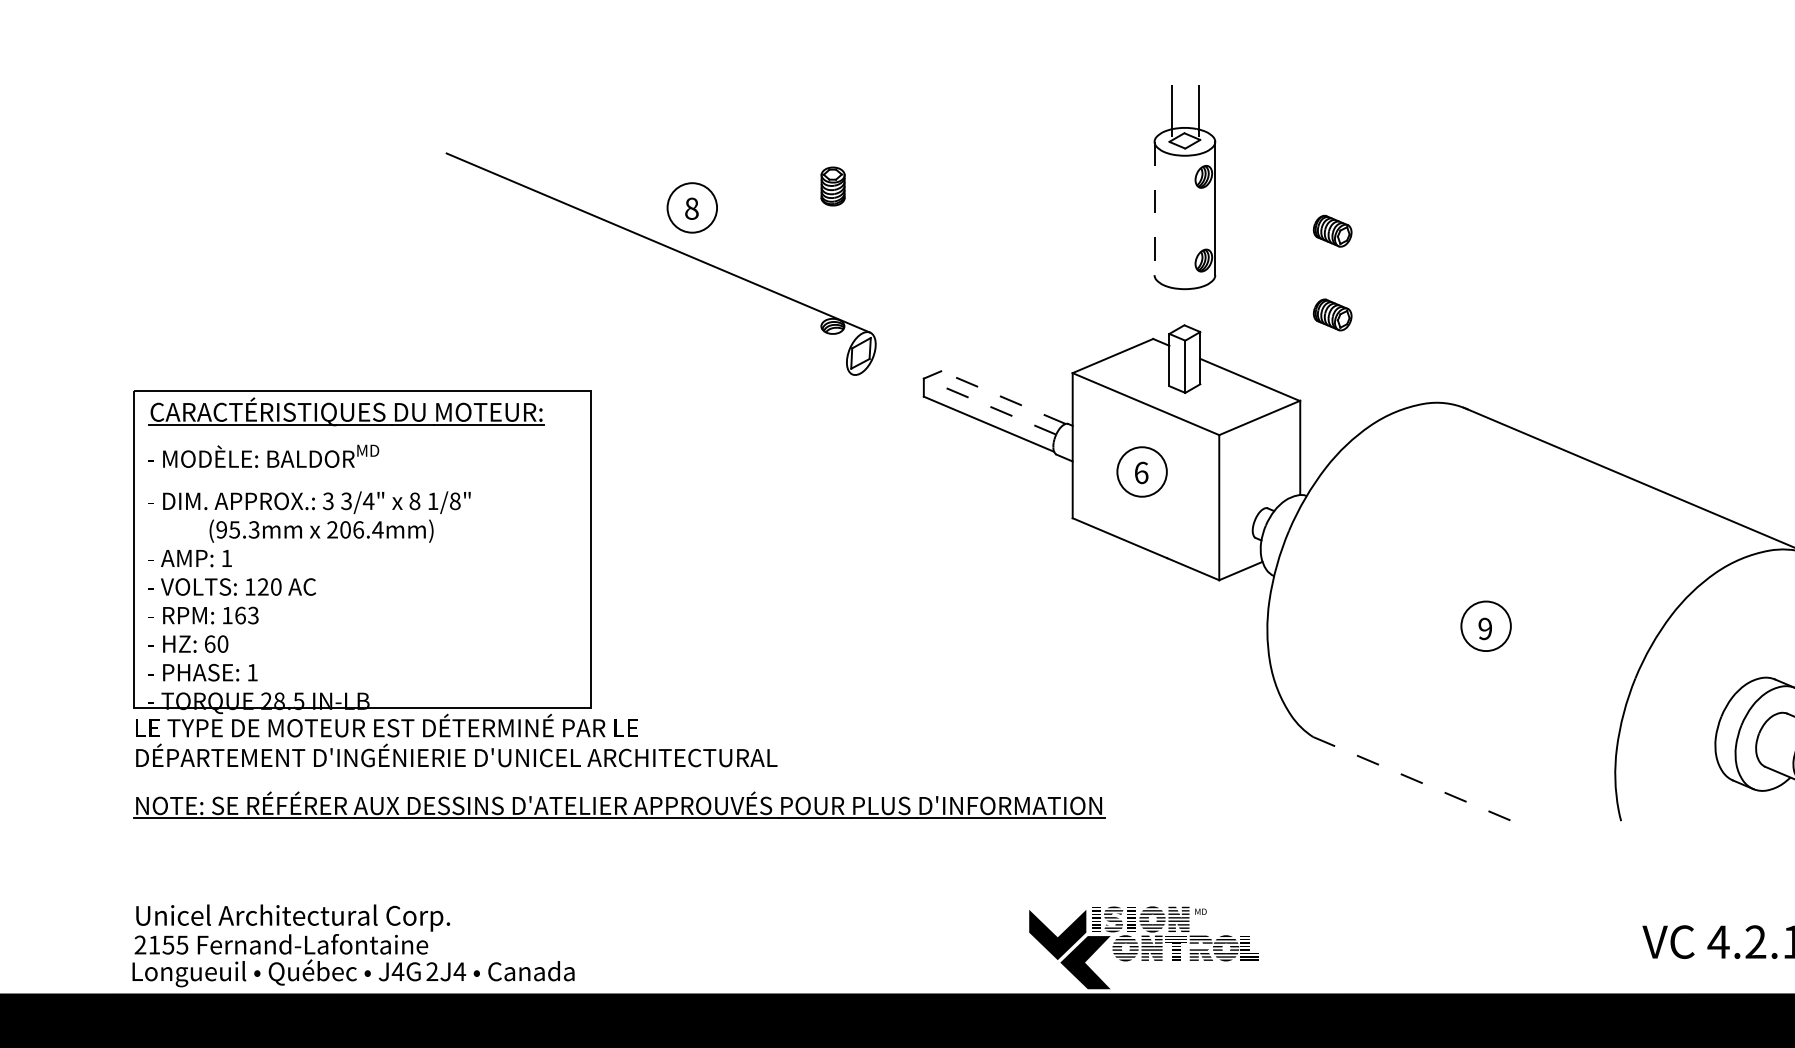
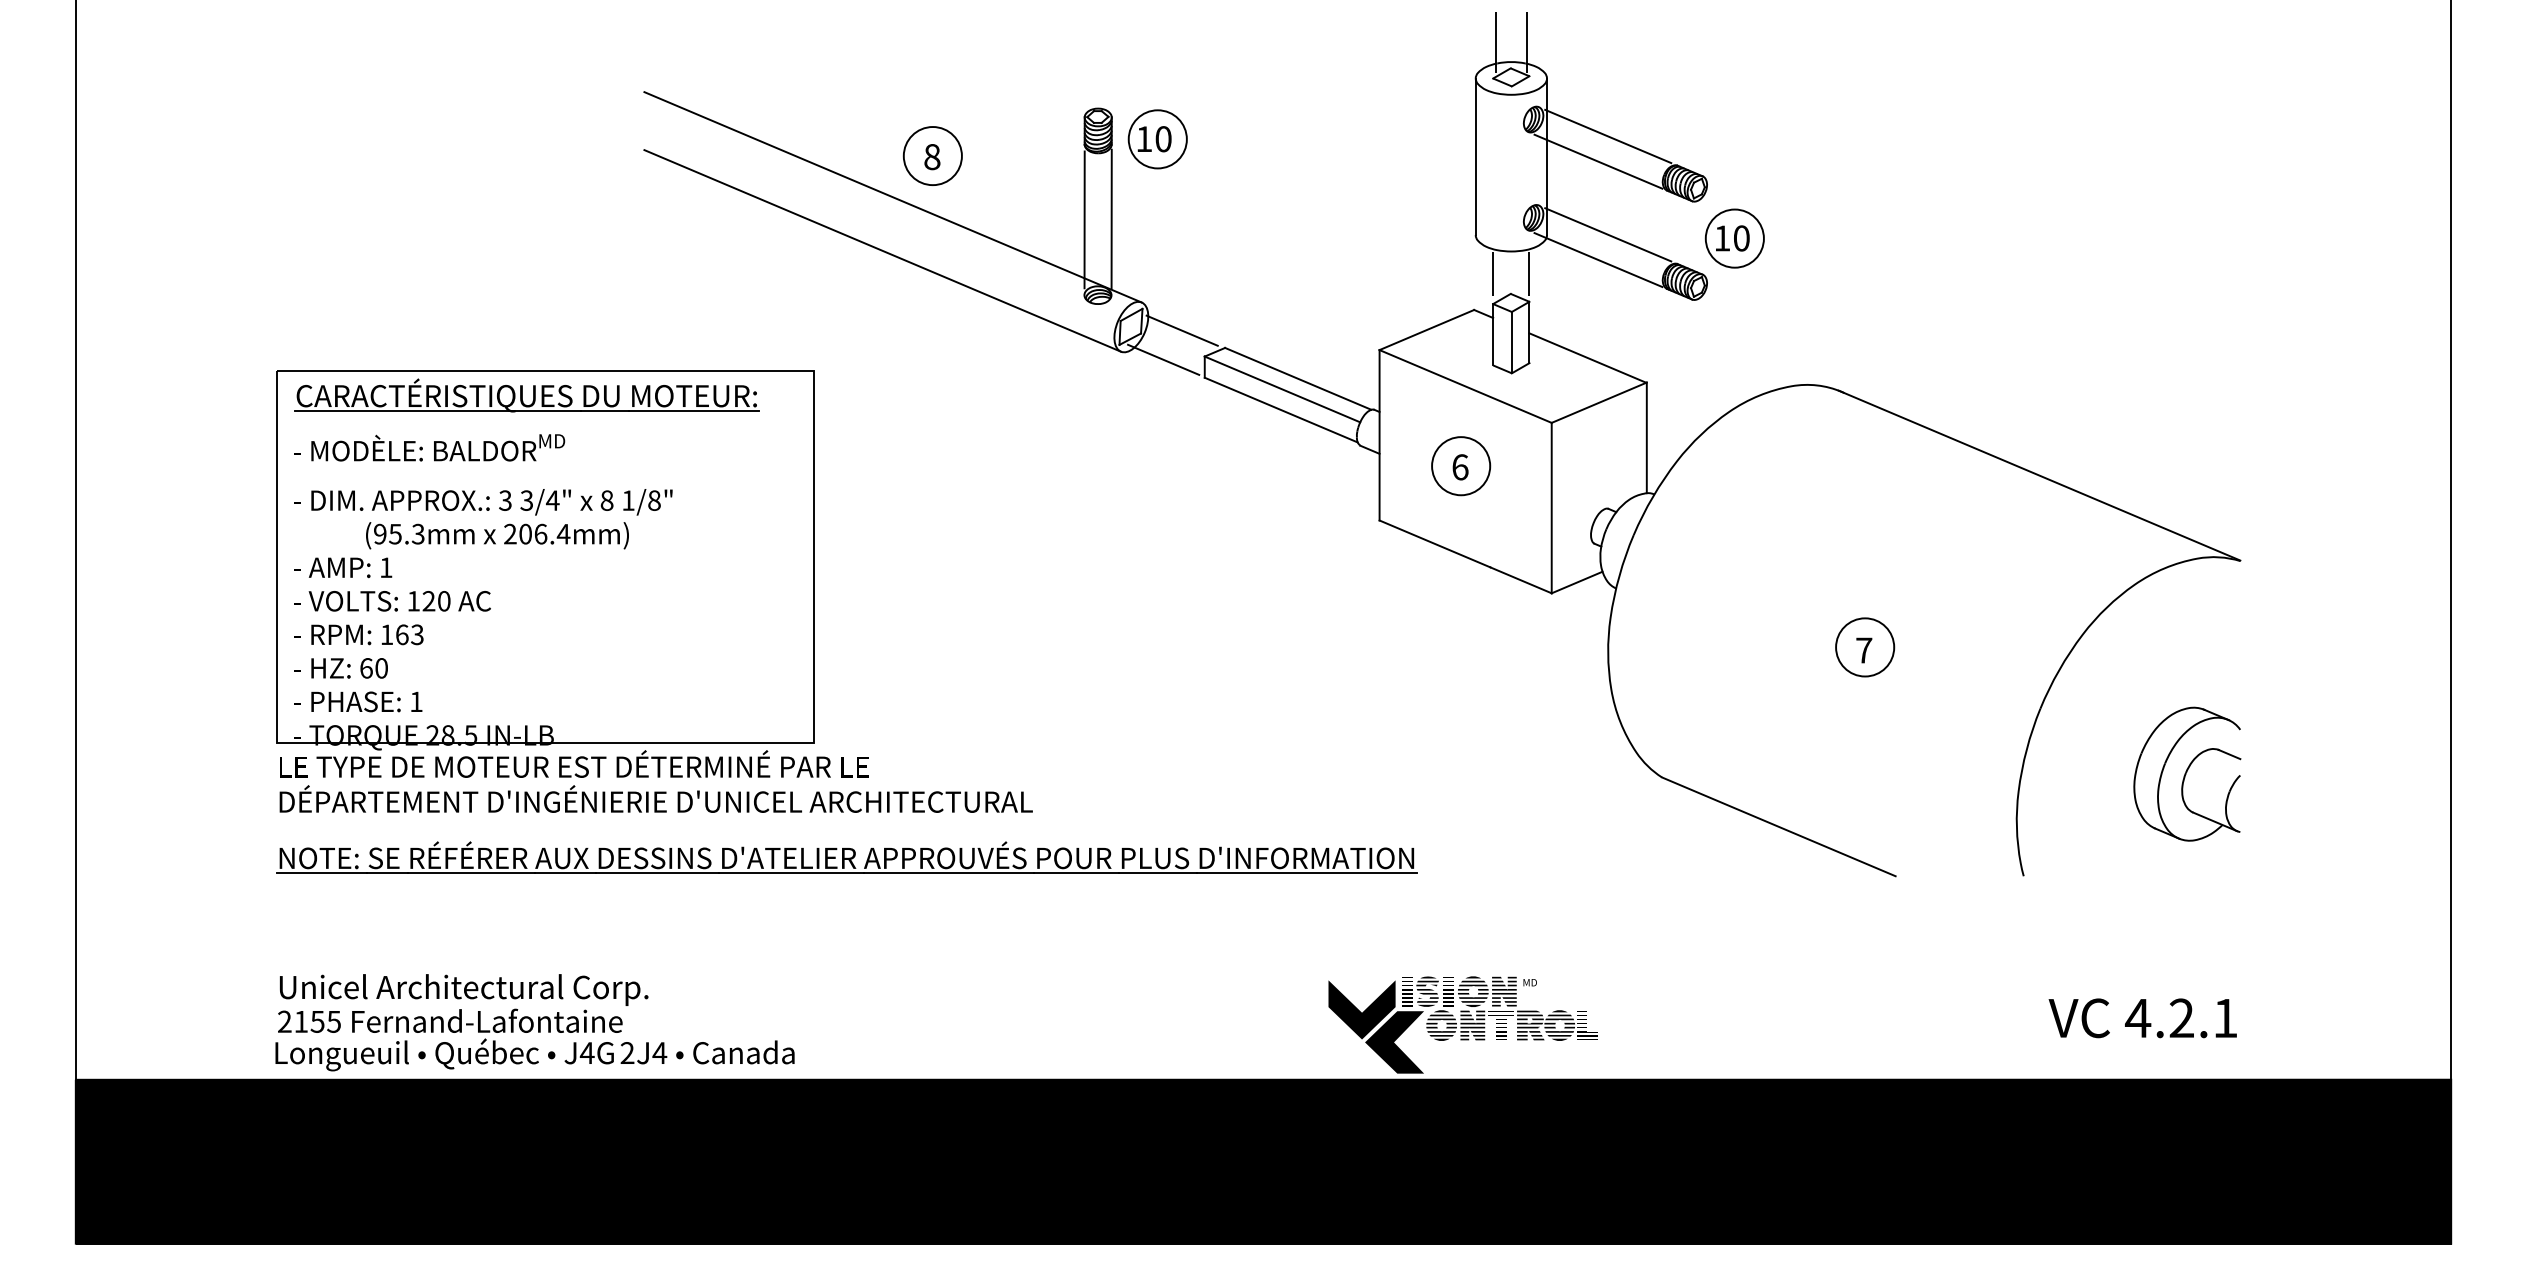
line: (1267, 191) -> (1608, 136), added
part: (883, 193) -> (1157, 139), added
line: (1154, 209) -> (1475, 157), dashed -> solid
line: (1259, 212) -> (1598, 161), added
line: (821, 261) -> (1084, 219), added
line: (844, 261) -> (1111, 218), added
line: (1267, 274) -> (1608, 234), added
part: (1374, 278) -> (1734, 238), added
line: (649, 288) -> (882, 250), added
line: (1259, 295) -> (1598, 259), added
line: (1169, 307) -> (1493, 273), added
line: (1200, 307) -> (1529, 273), added
line: (904, 356) -> (1181, 330), added
line: (888, 381) -> (1163, 359), added
line: (1002, 397) -> (1297, 378), dashed -> solid
line: (990, 406) -> (1282, 389), dashed -> solid
text: (1485, 628) -> (1864, 650), 9 -> 7
line: (1412, 778) -> (1778, 826), dashed -> solid
fill: (1201, 946) -> (1530, 1023), added

